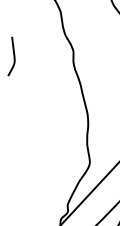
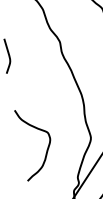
curve: (40, 164) -> (47, 146), added

